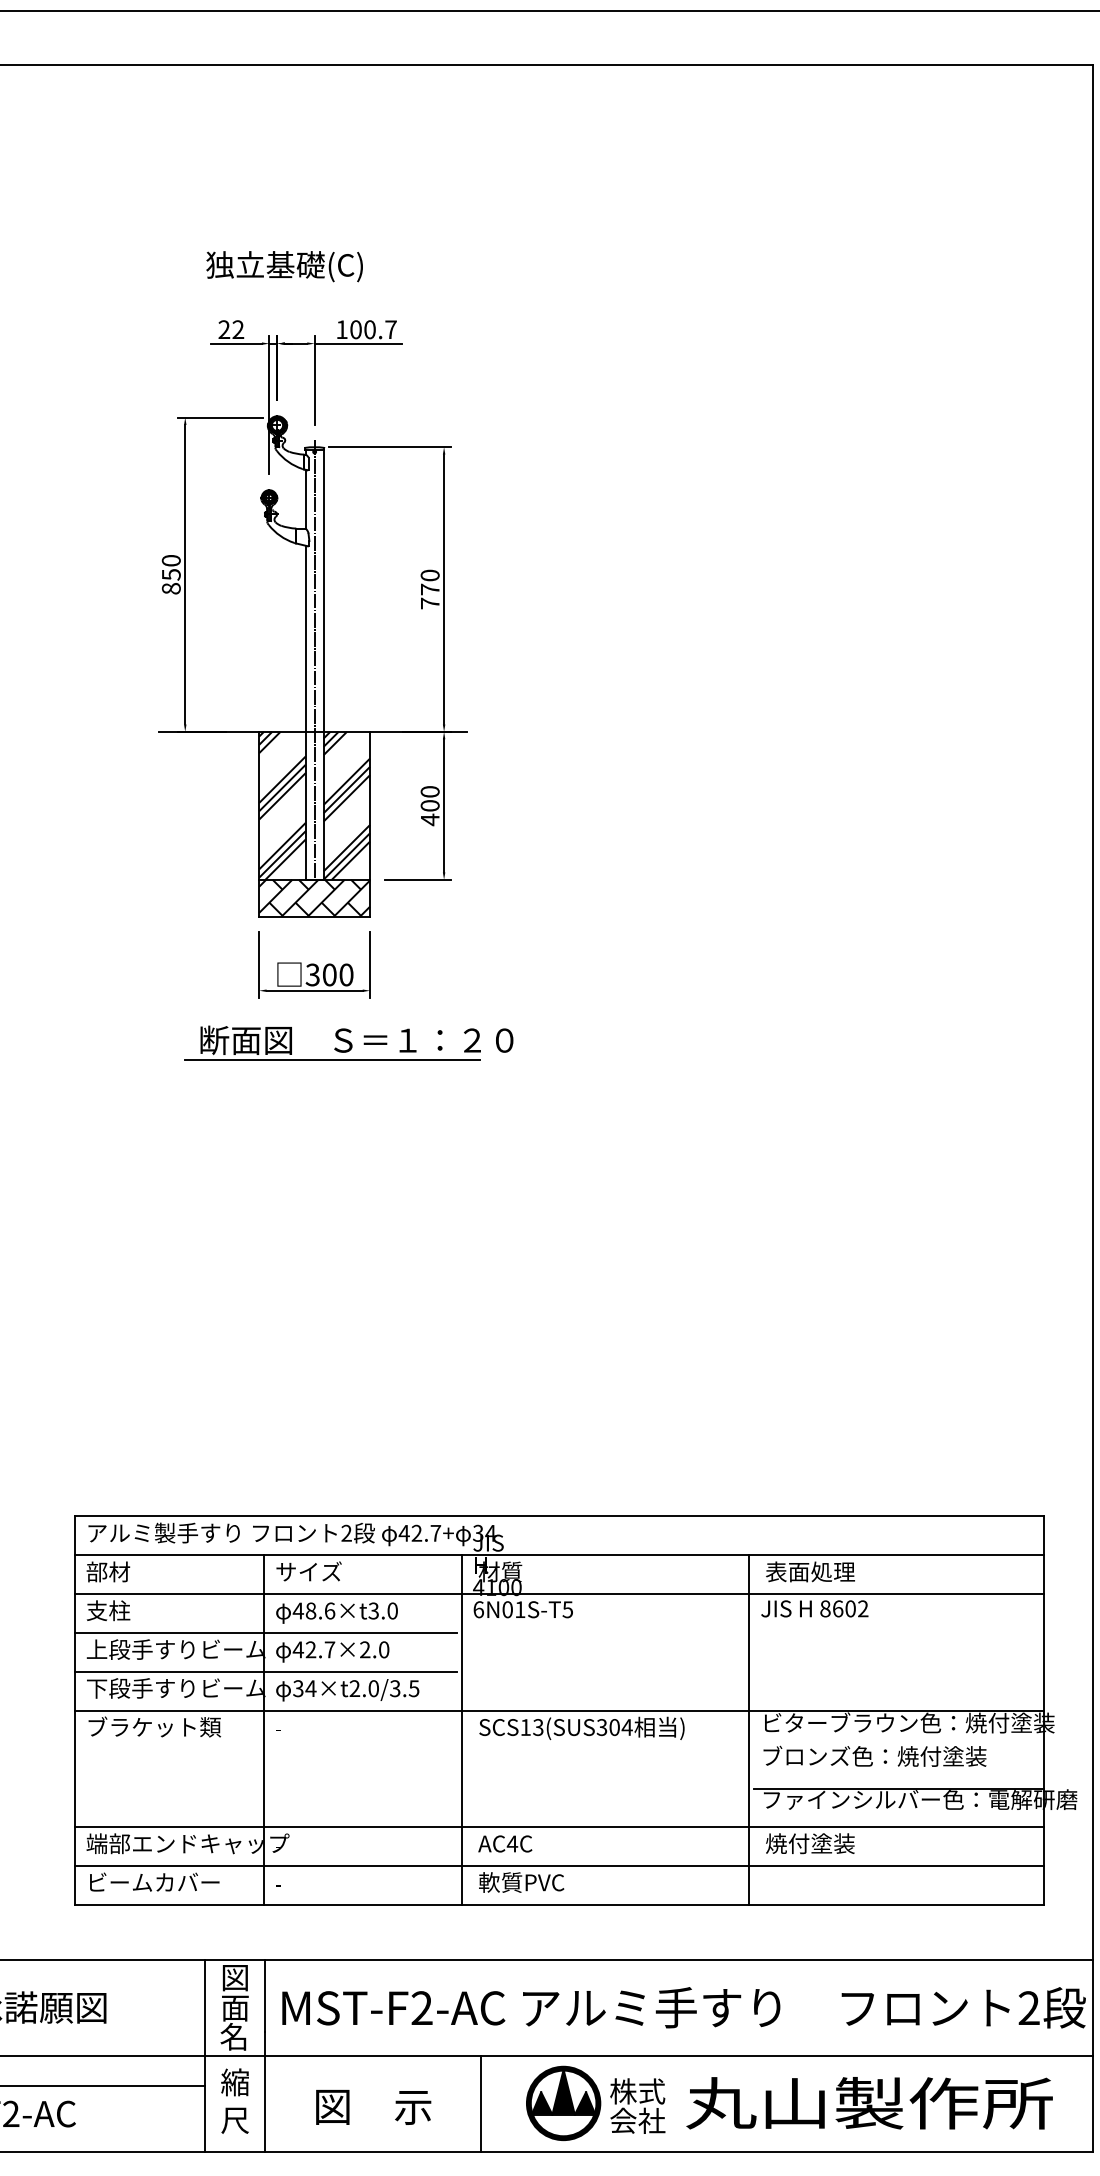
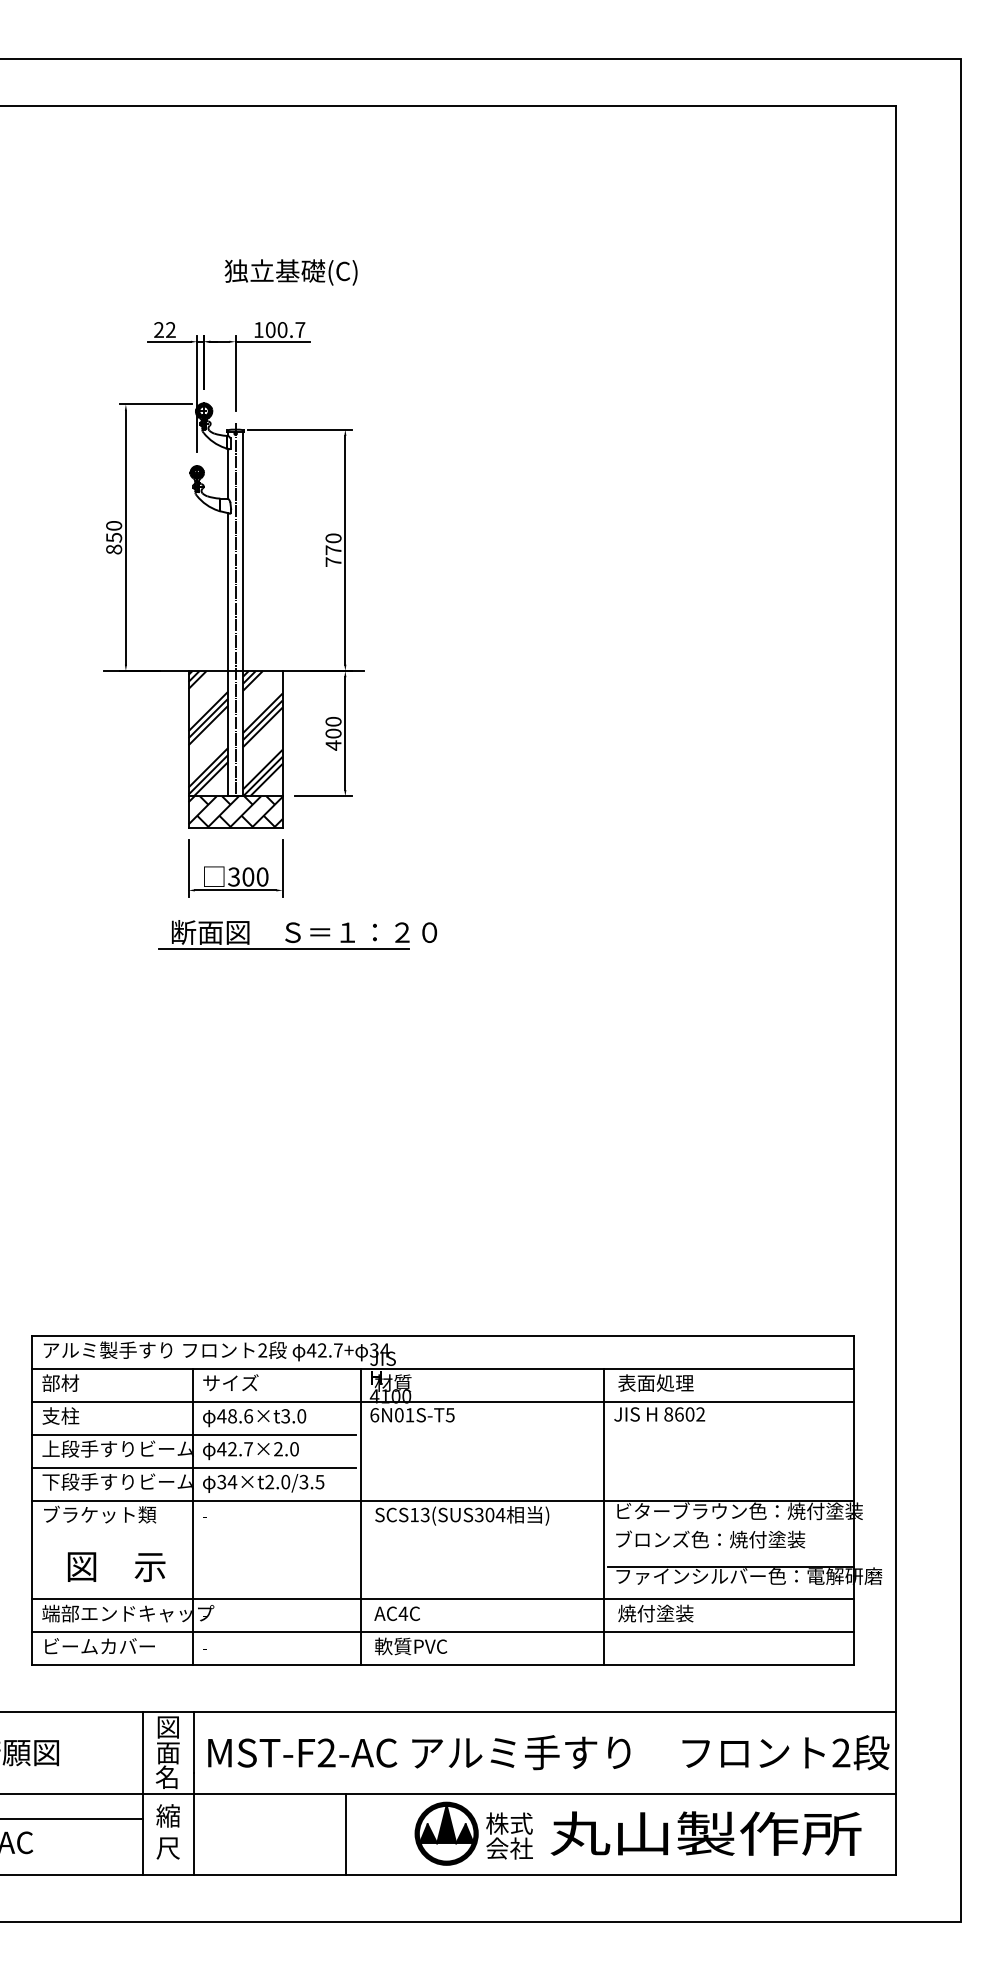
text: (283, 266) -> (290, 272), moved
part: (348, 1042) -> (297, 934), moved
line: (480, 2104) -> (345, 1834), moved
text: (373, 2106) -> (116, 1566), moved

